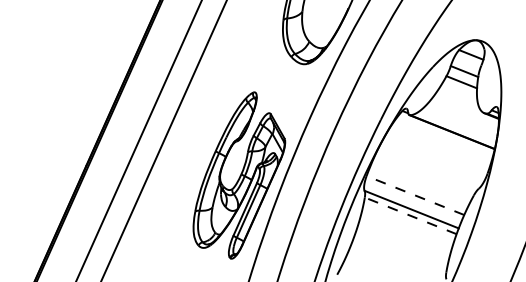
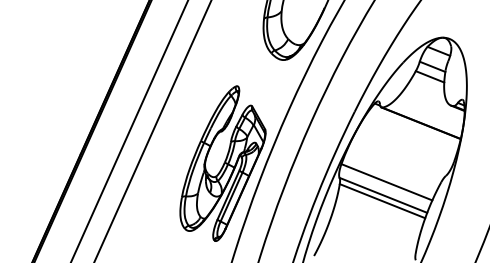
line: (415, 195) -> (386, 182), dashed -> solid
line: (410, 215) -> (382, 200), dashed -> solid

